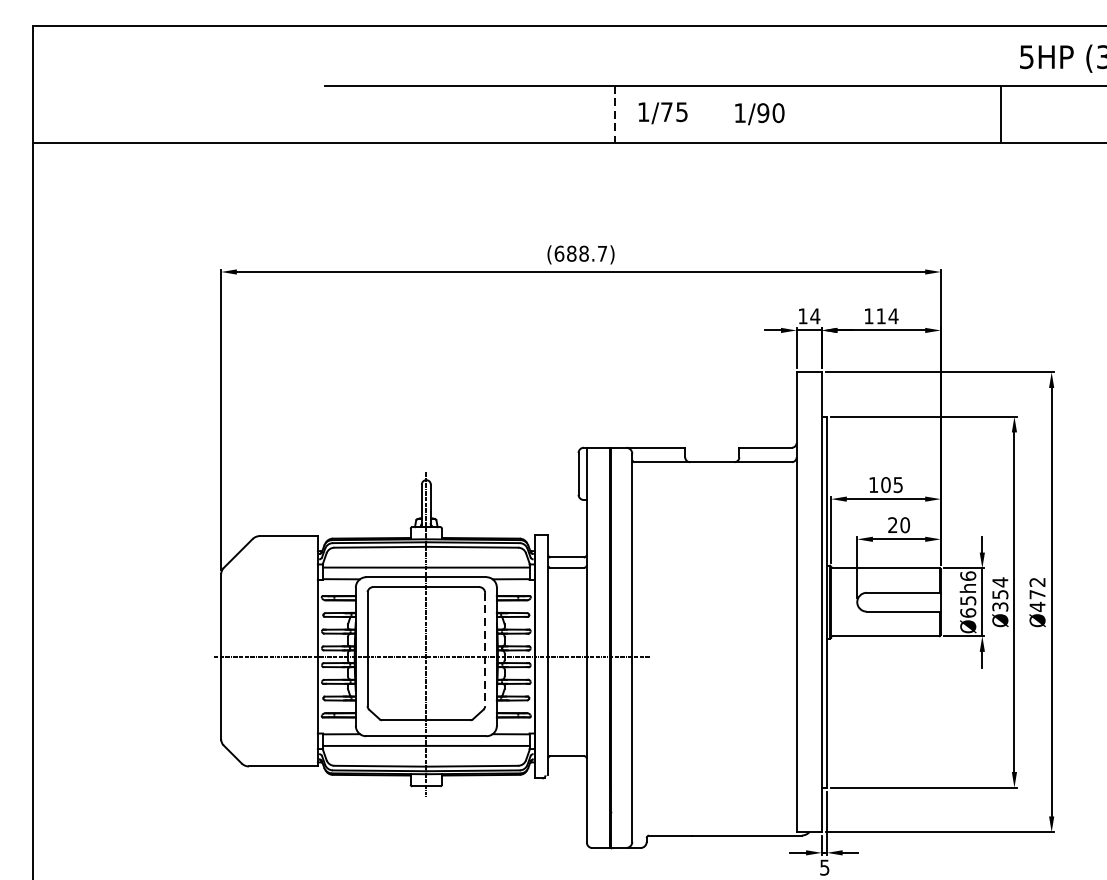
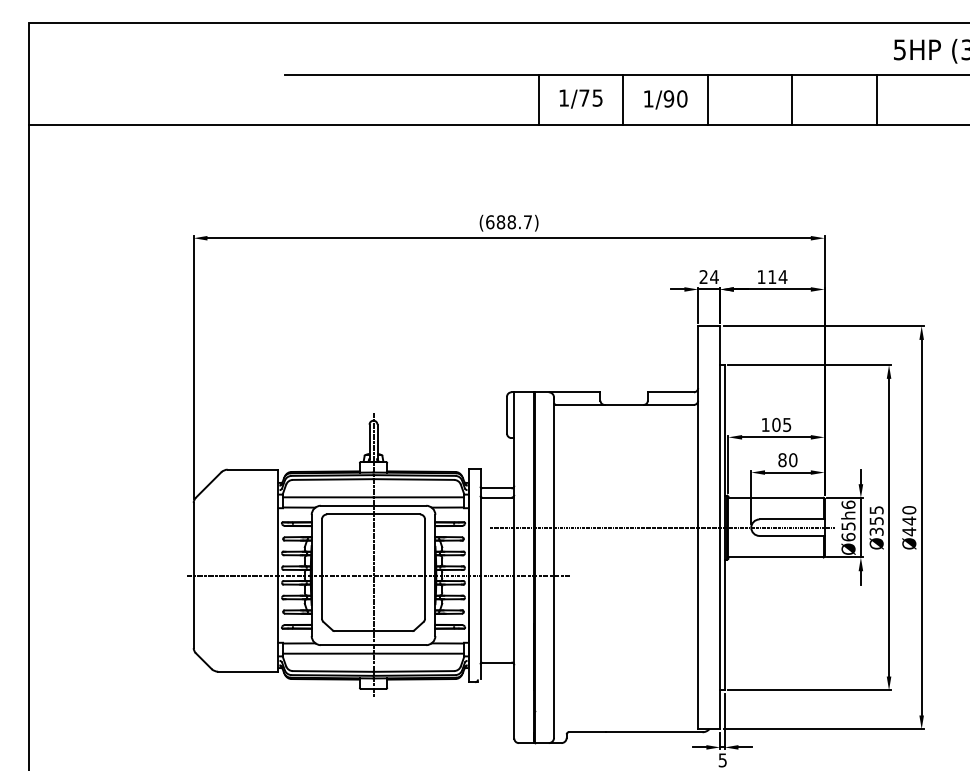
line: (614, 114) -> (538, 100), dashed -> solid
line: (711, 114) -> (623, 100), added
line: (807, 114) -> (707, 100), added
line: (904, 114) -> (792, 100), added
text: (802, 315) -> (703, 276), 14 -> 24
text: (892, 525) -> (782, 460), 20 -> 80
text: (1000, 581) -> (876, 509), Ø354 -> Ø355
text: (1037, 588) -> (909, 515), Ø472 -> Ø440
line: (755, 601) -> (662, 527), added
line: (485, 649) -> (425, 569), dashed -> solid

